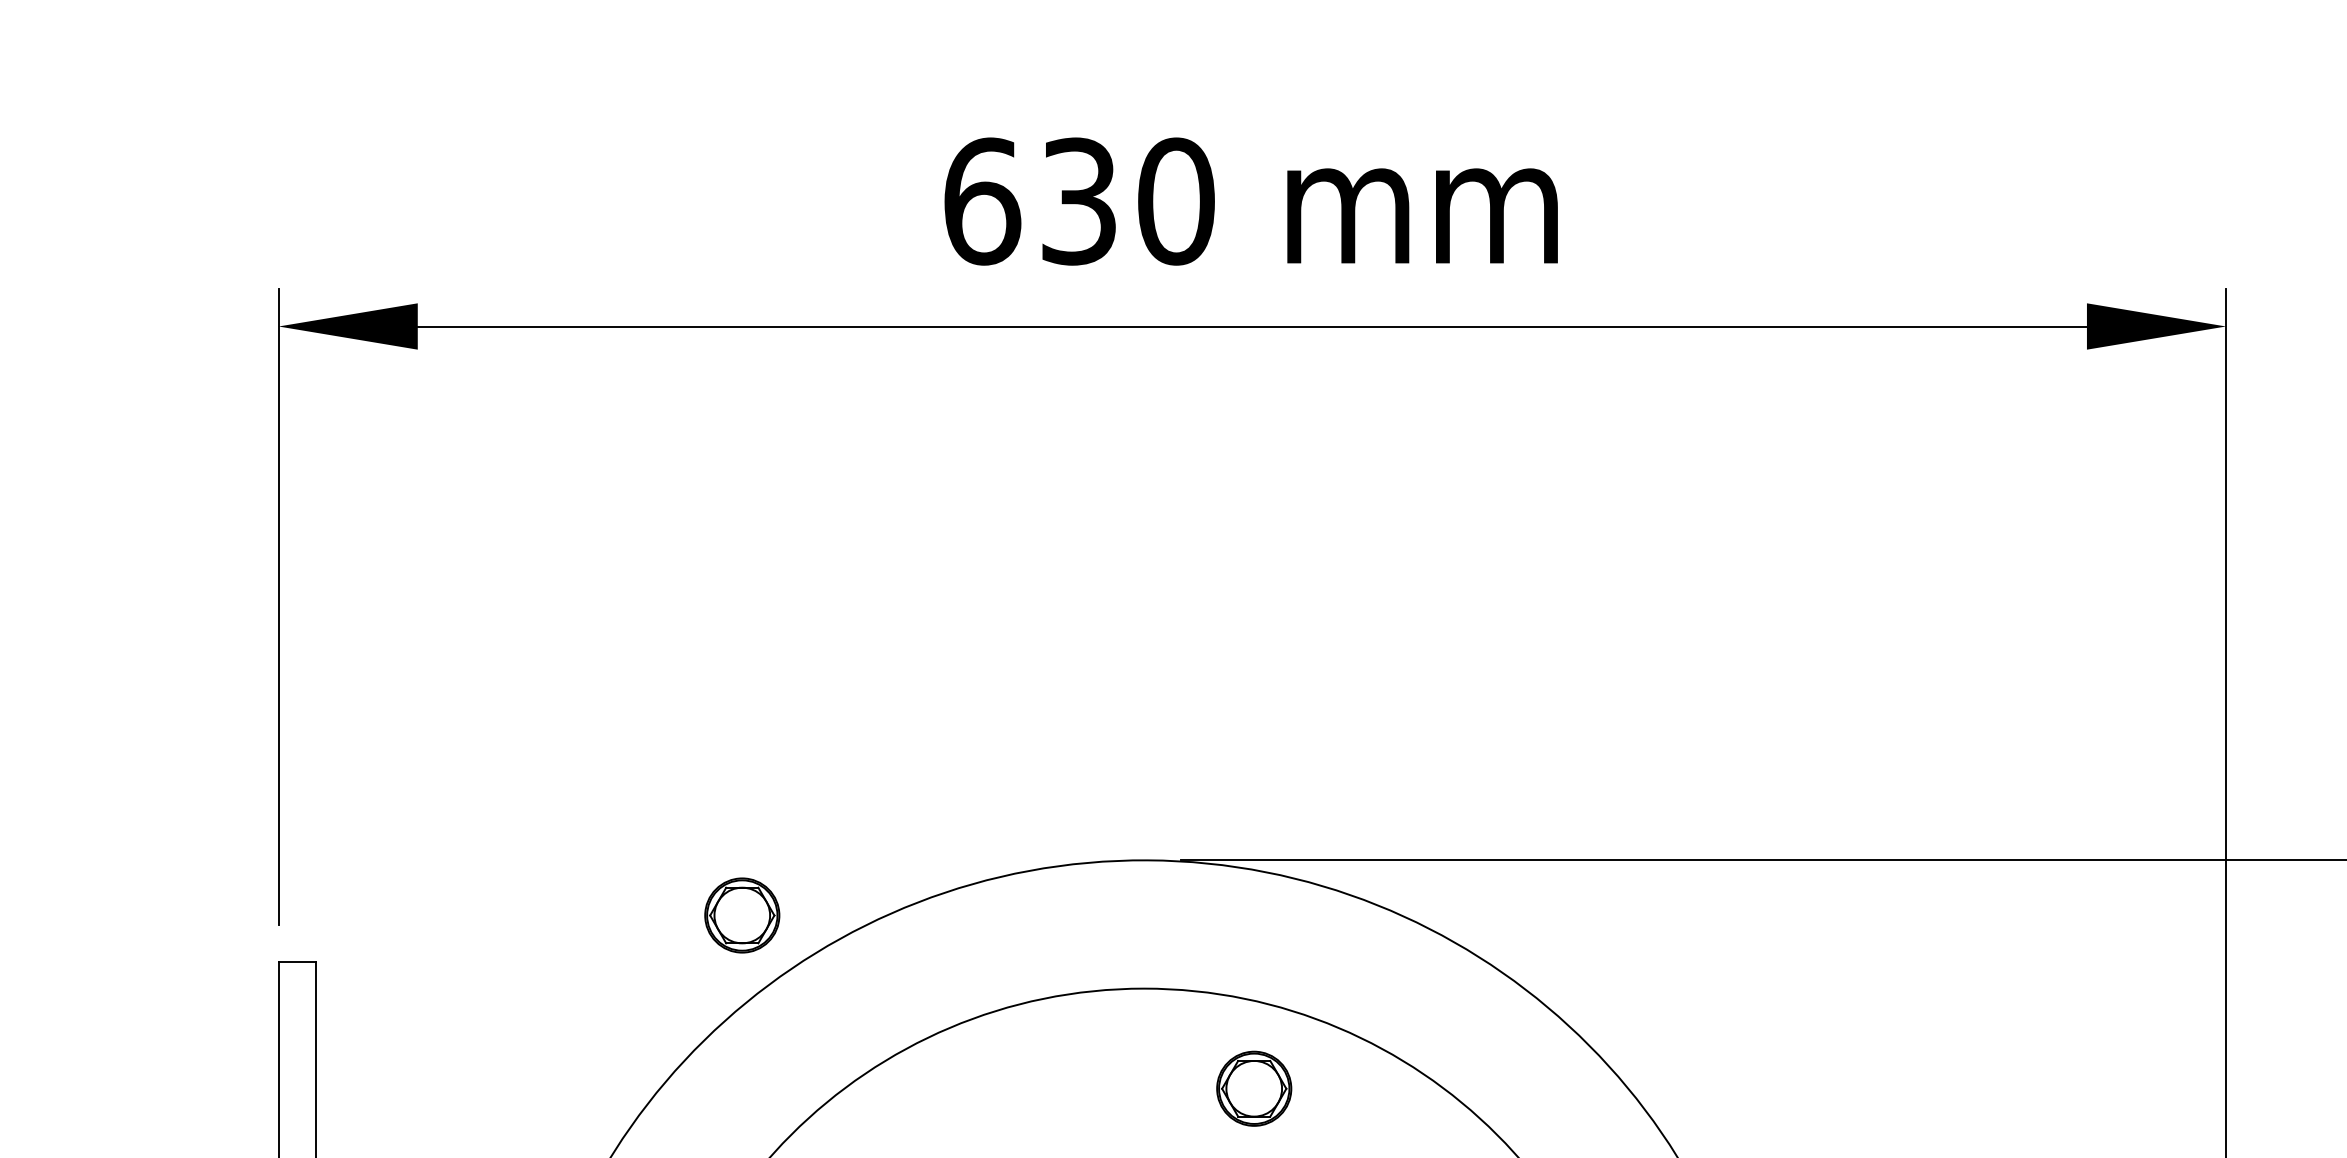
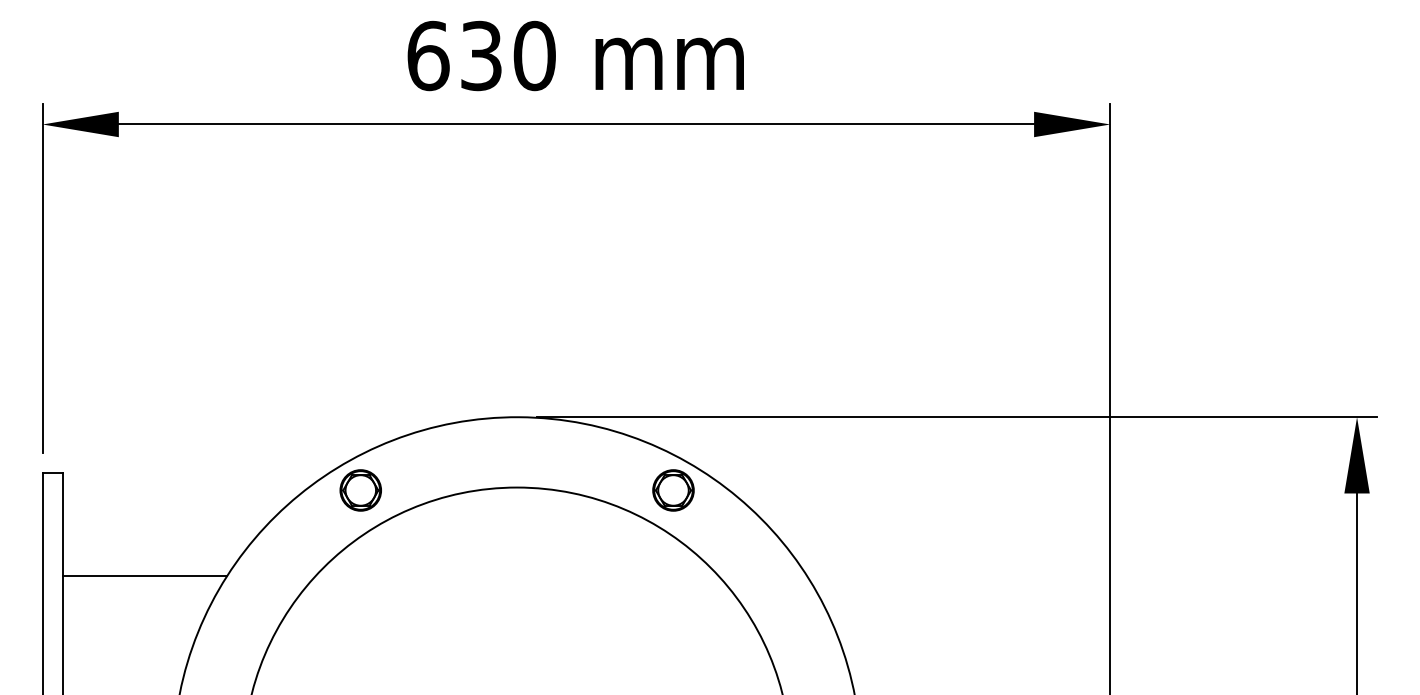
part: (741, 915) -> (360, 490), moved
part: (1254, 1088) -> (673, 490), moved
line: (464, 1149) -> (144, 575), added

